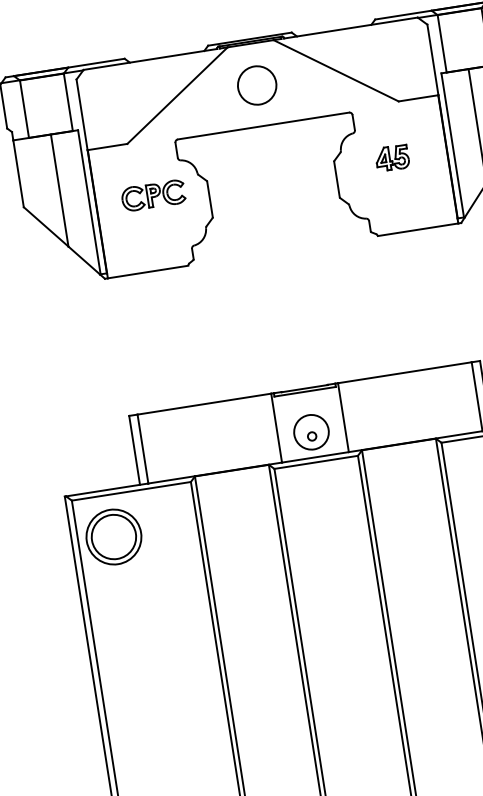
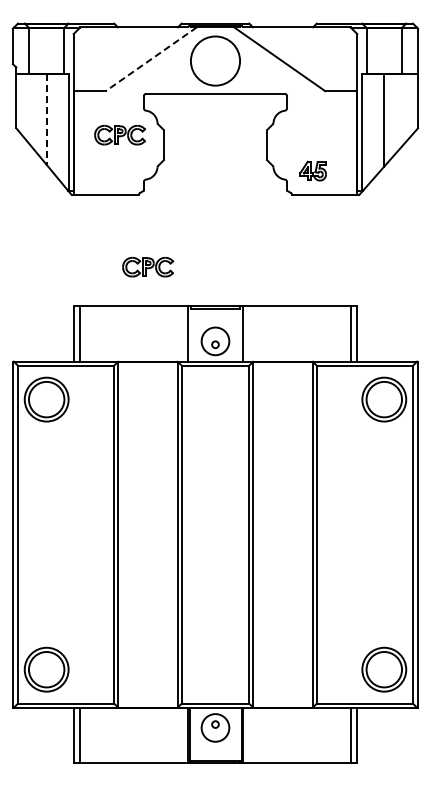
circle: (257, 84) -> (215, 60), size x1.6
line: (177, 95) -> (151, 59), solid -> dashed
part: (391, 157) -> (312, 170), moved
line: (59, 191) -> (46, 120), solid -> dashed
part: (214, 352) -> (148, 266), added

